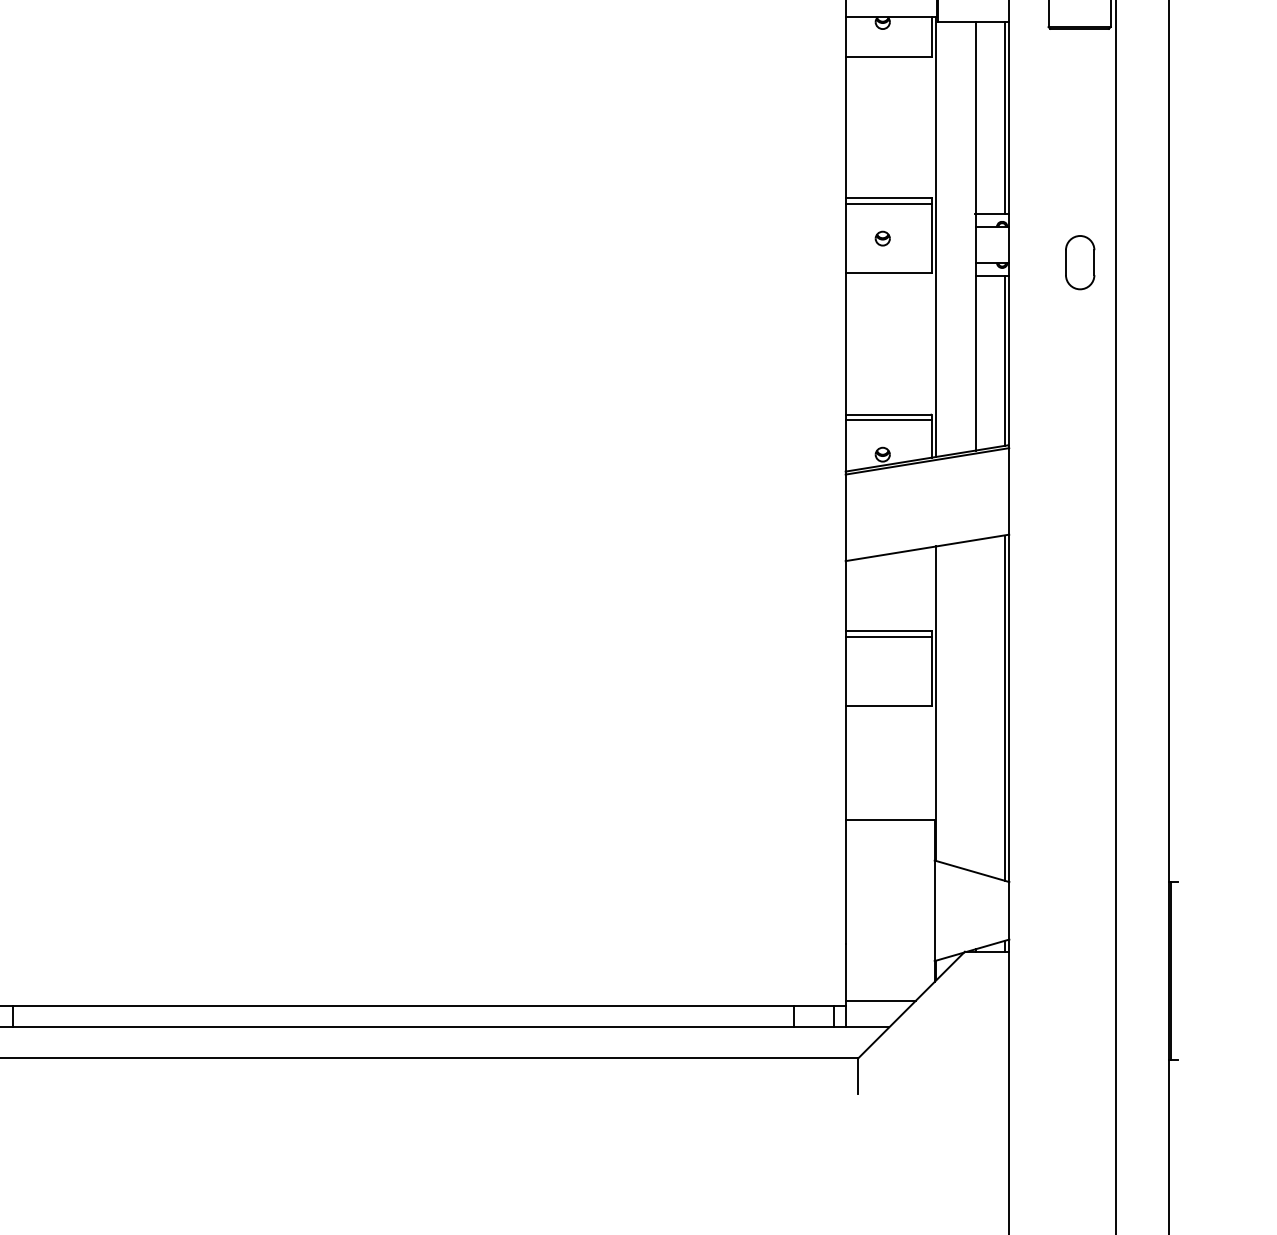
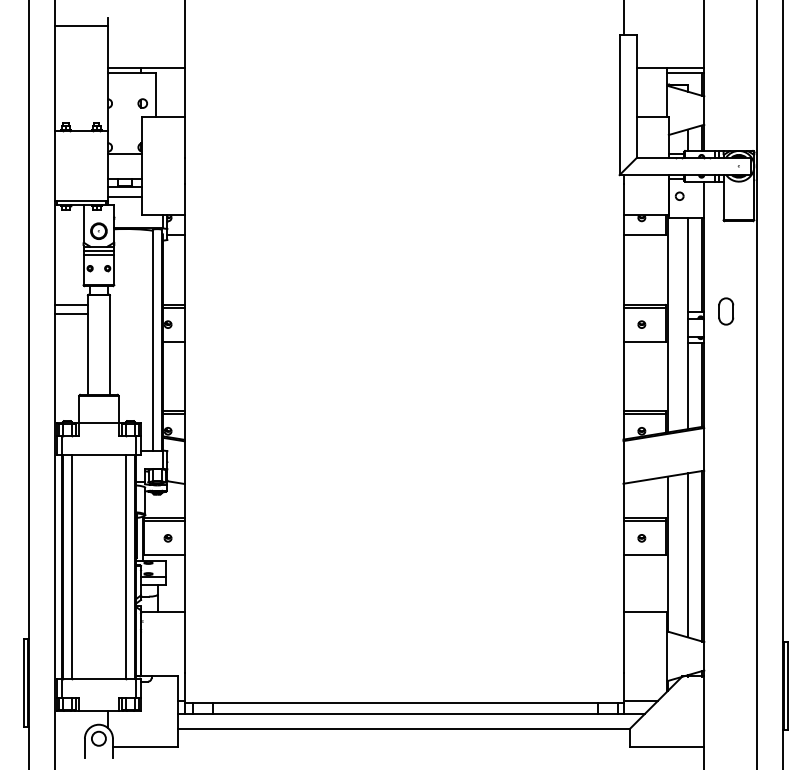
part: (1080, 262) -> (726, 311), moved
part: (882, 672) -> (641, 538), added
line: (975, 706) -> (687, 555), added
line: (1178, 972) -> (787, 686), added
line: (932, 1093) -> (666, 746), added

